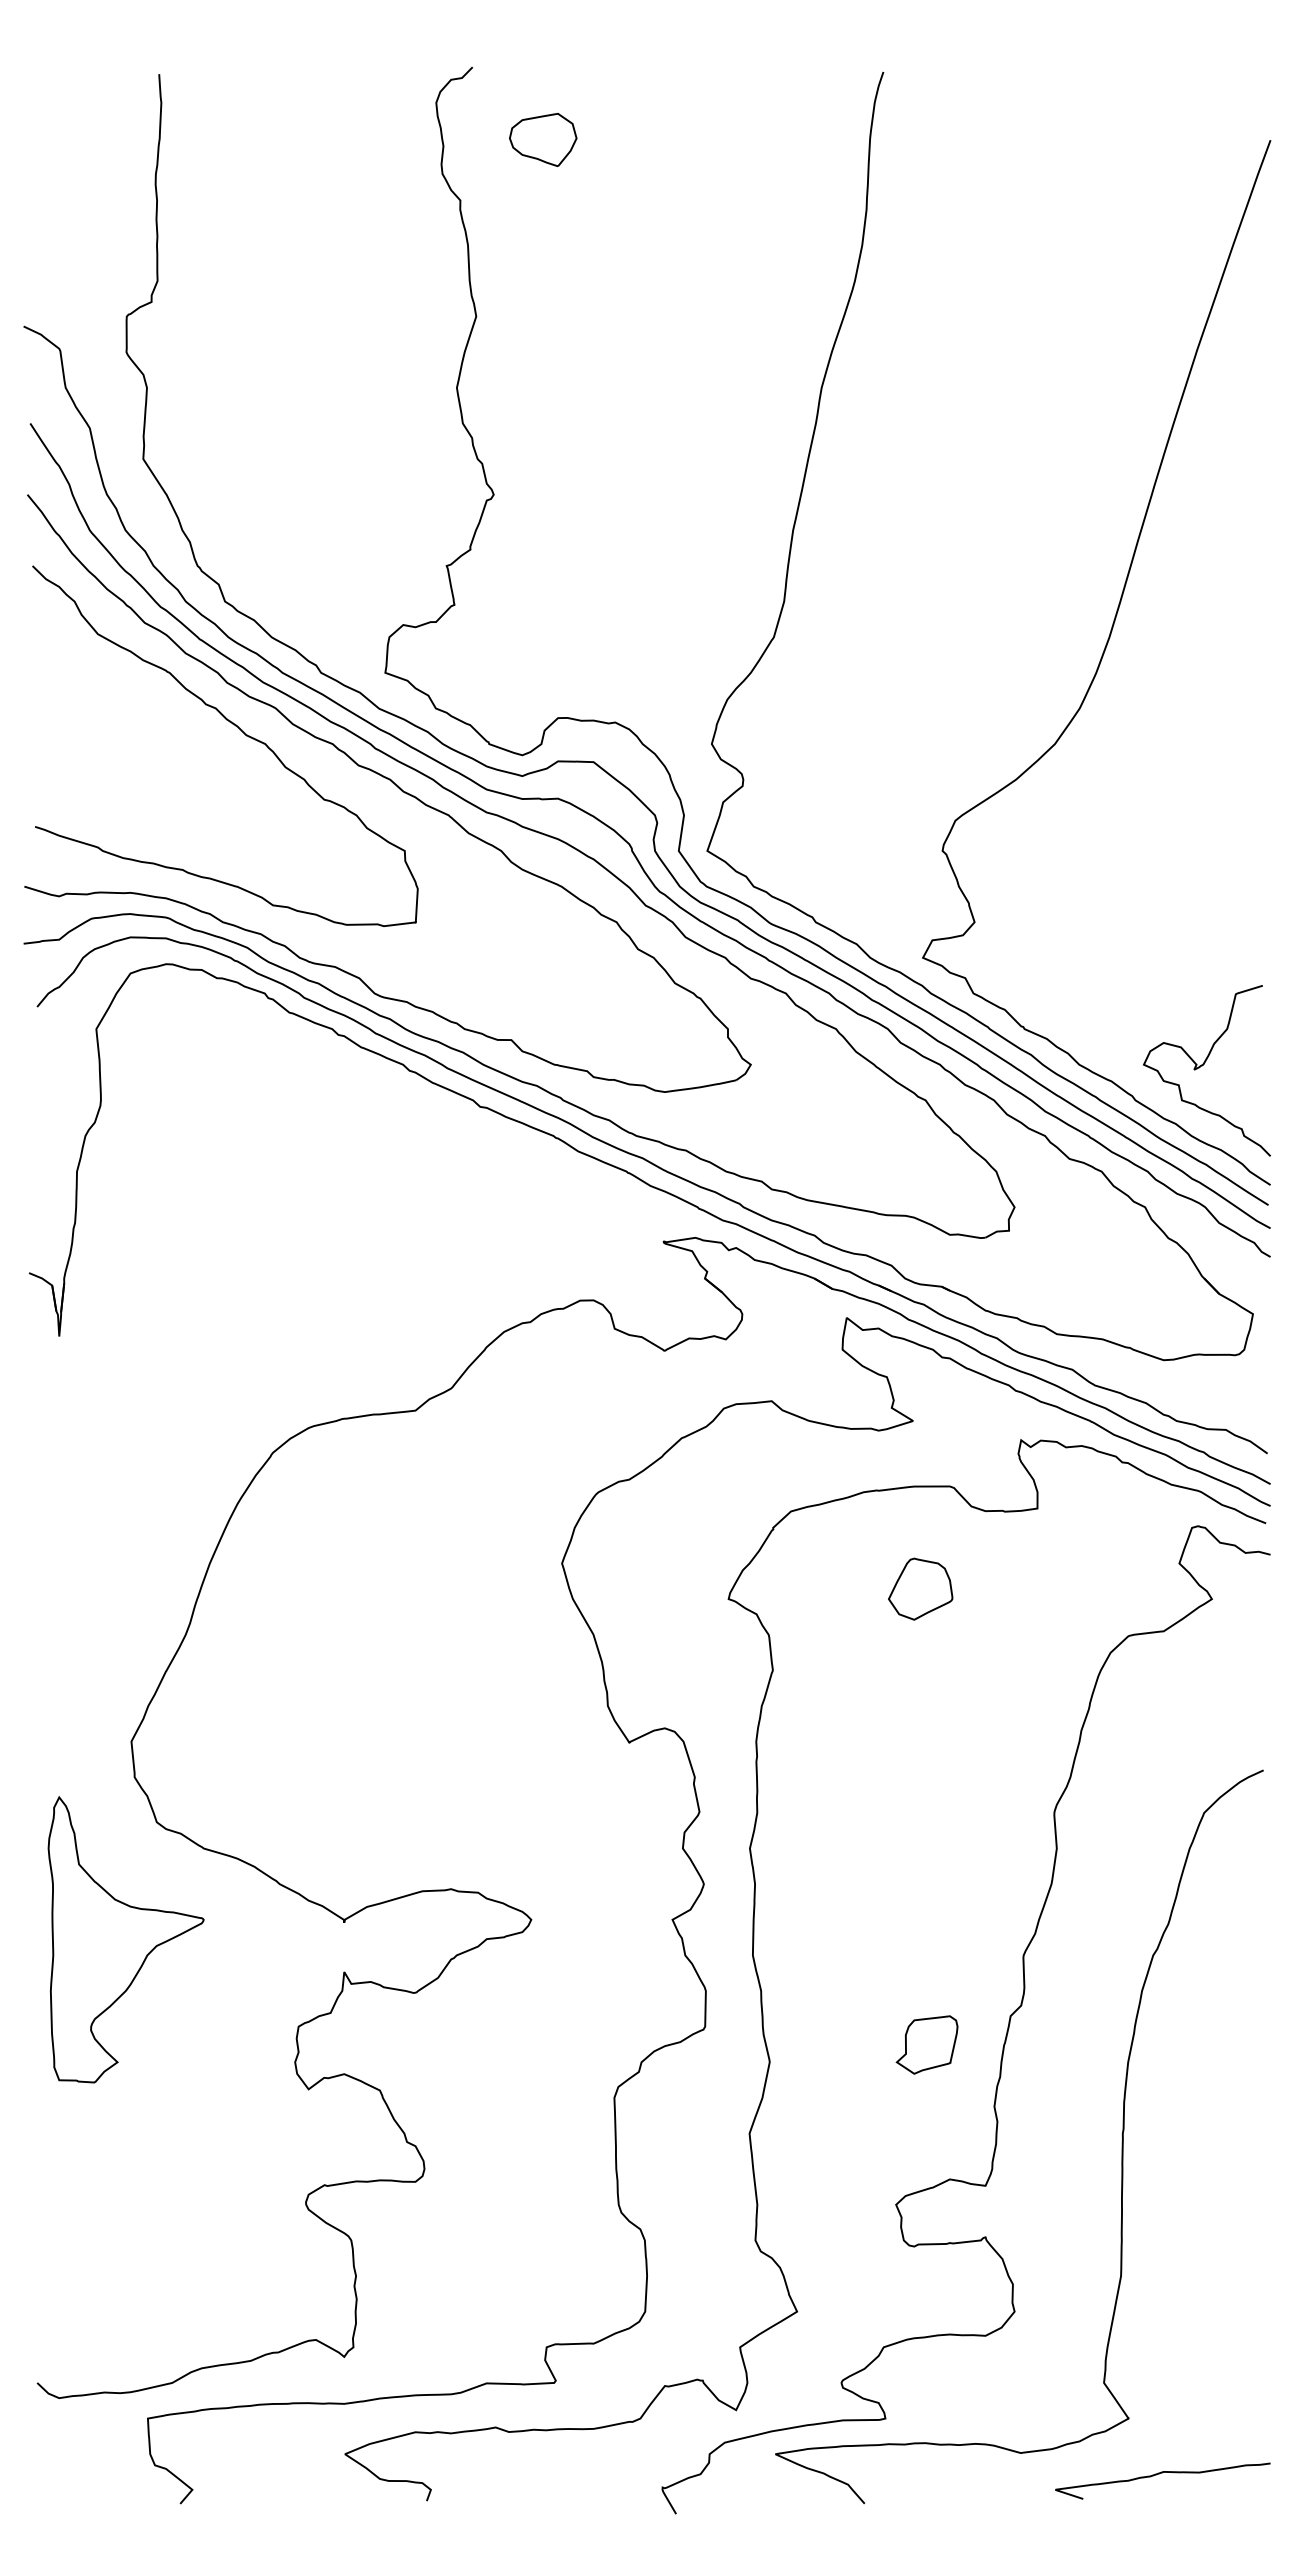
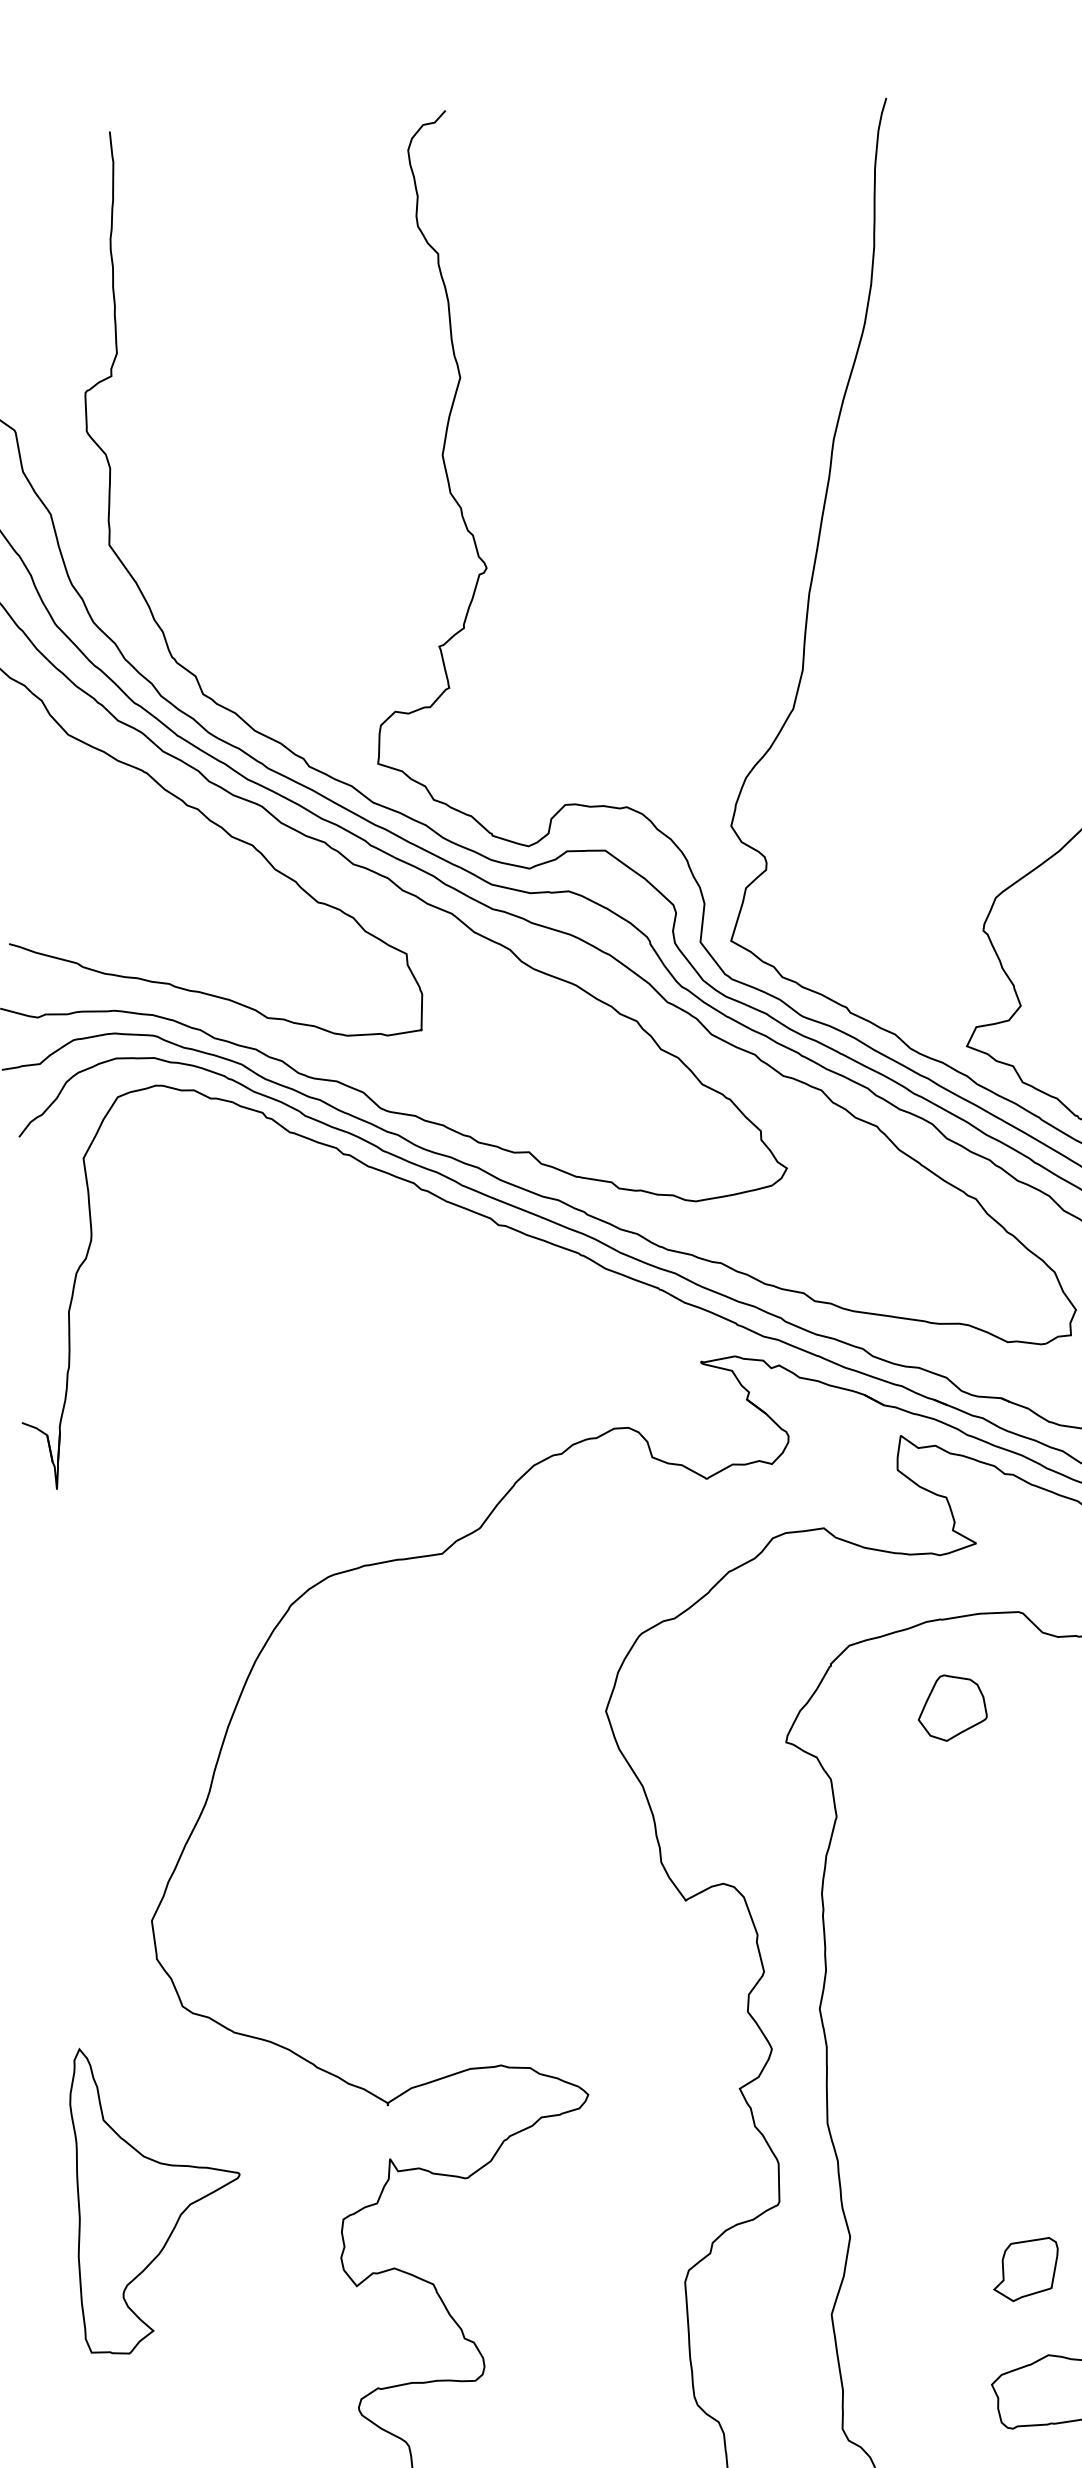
part: (543, 140) -> (524, 186), removed
part: (920, 1588) -> (952, 1707), moved
part: (125, 1939) -> (156, 2198), moved
part: (926, 2044) -> (1025, 2269), moved

